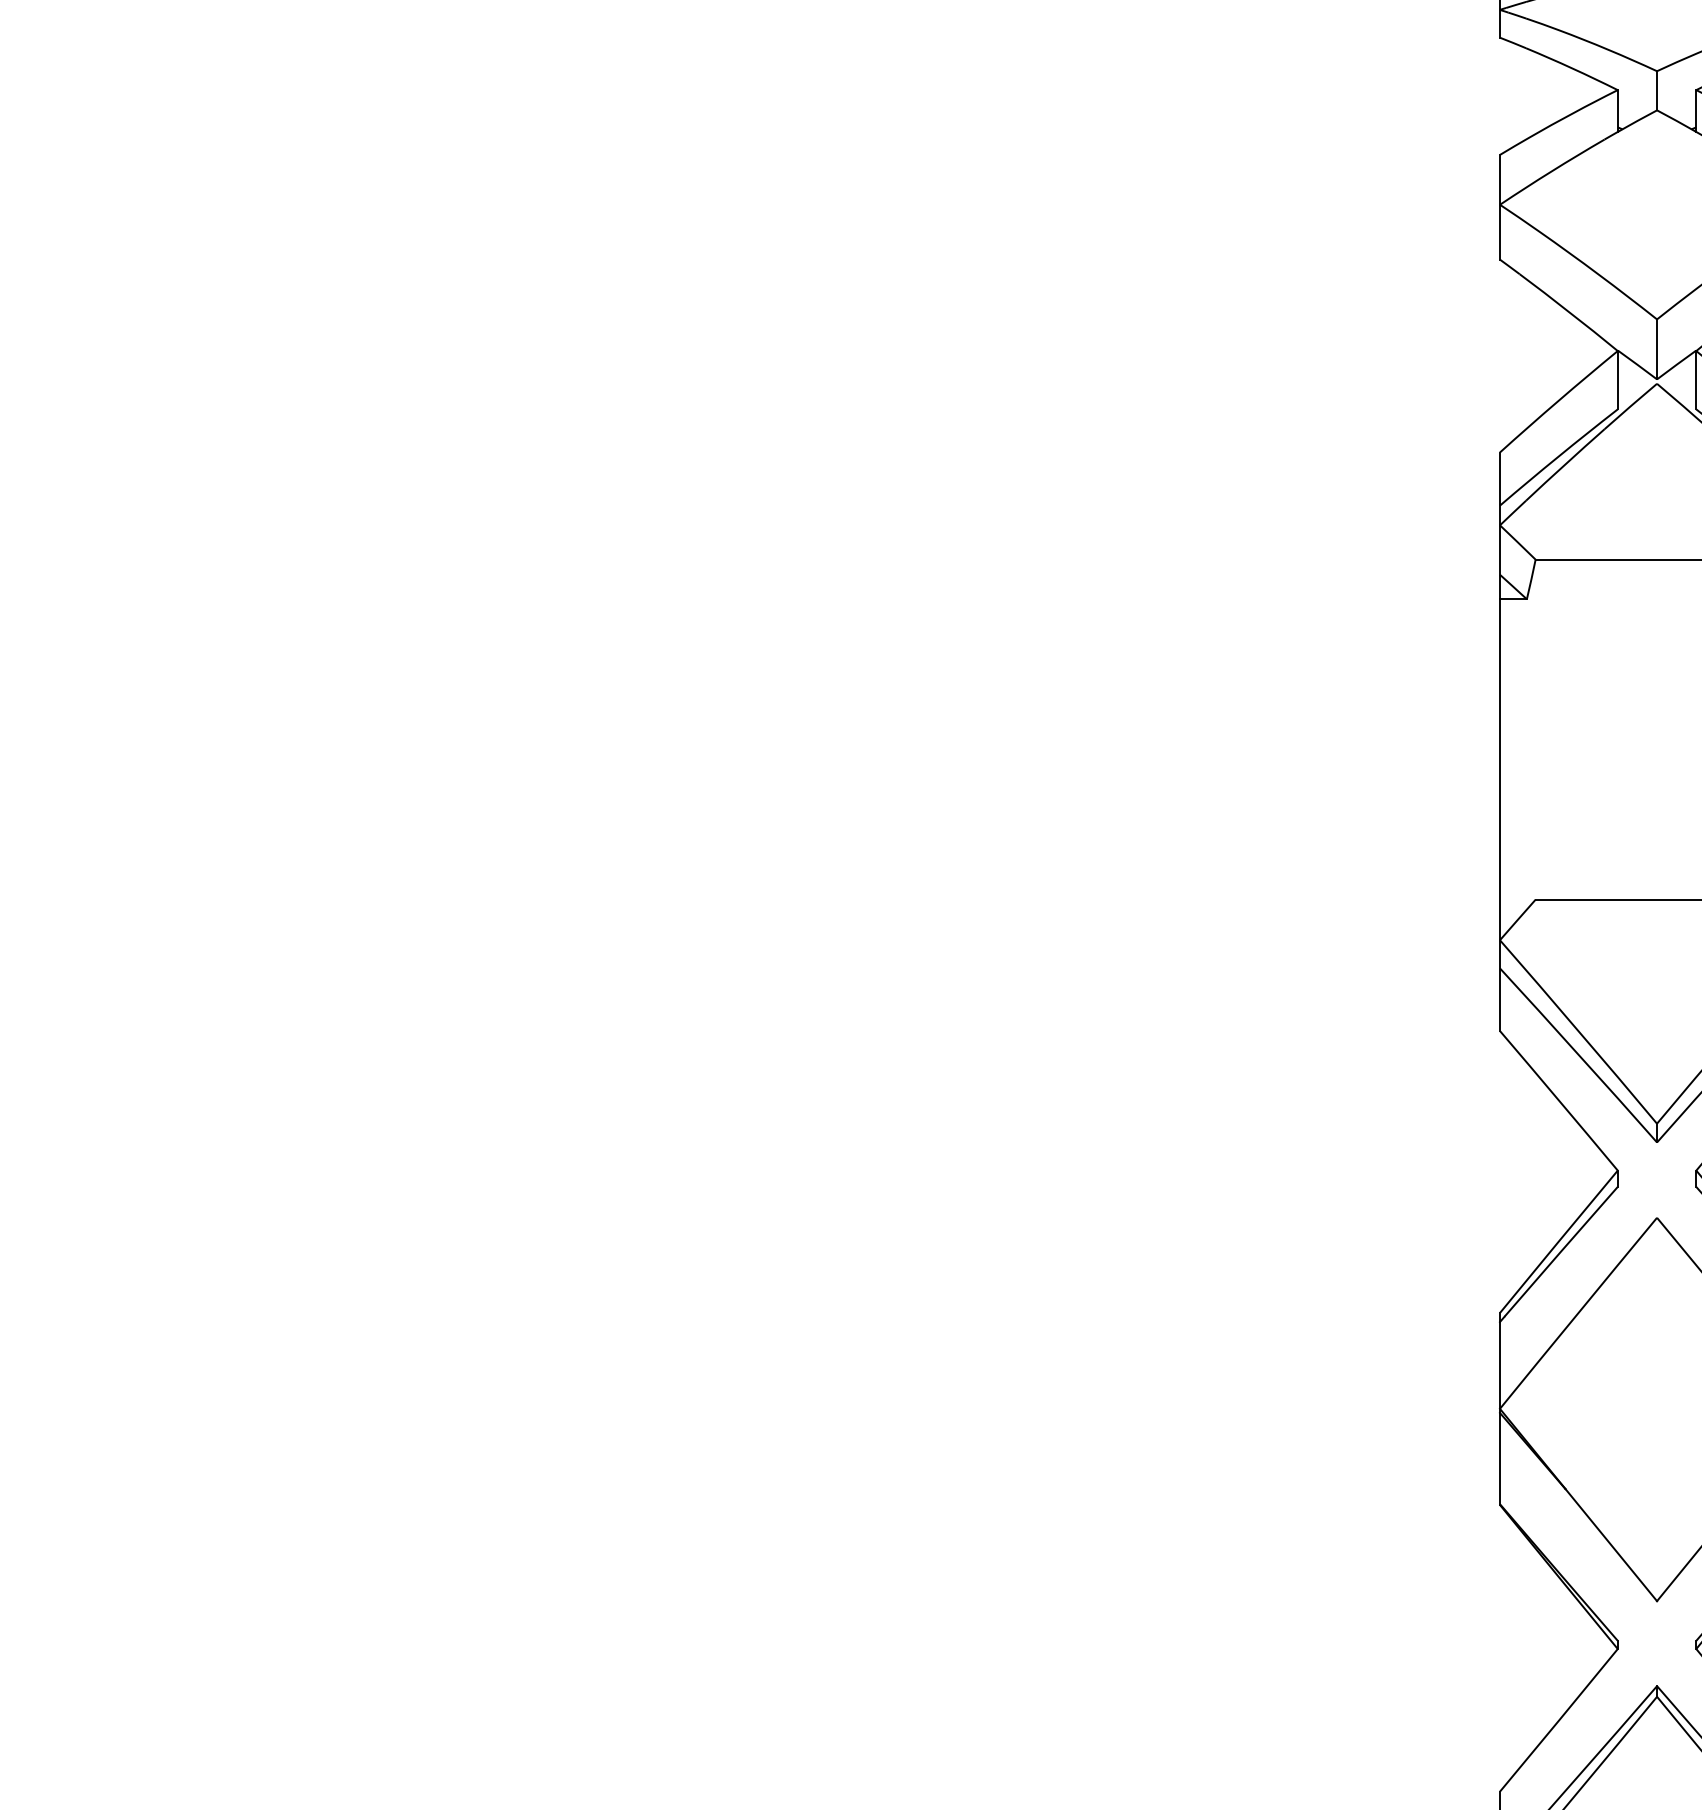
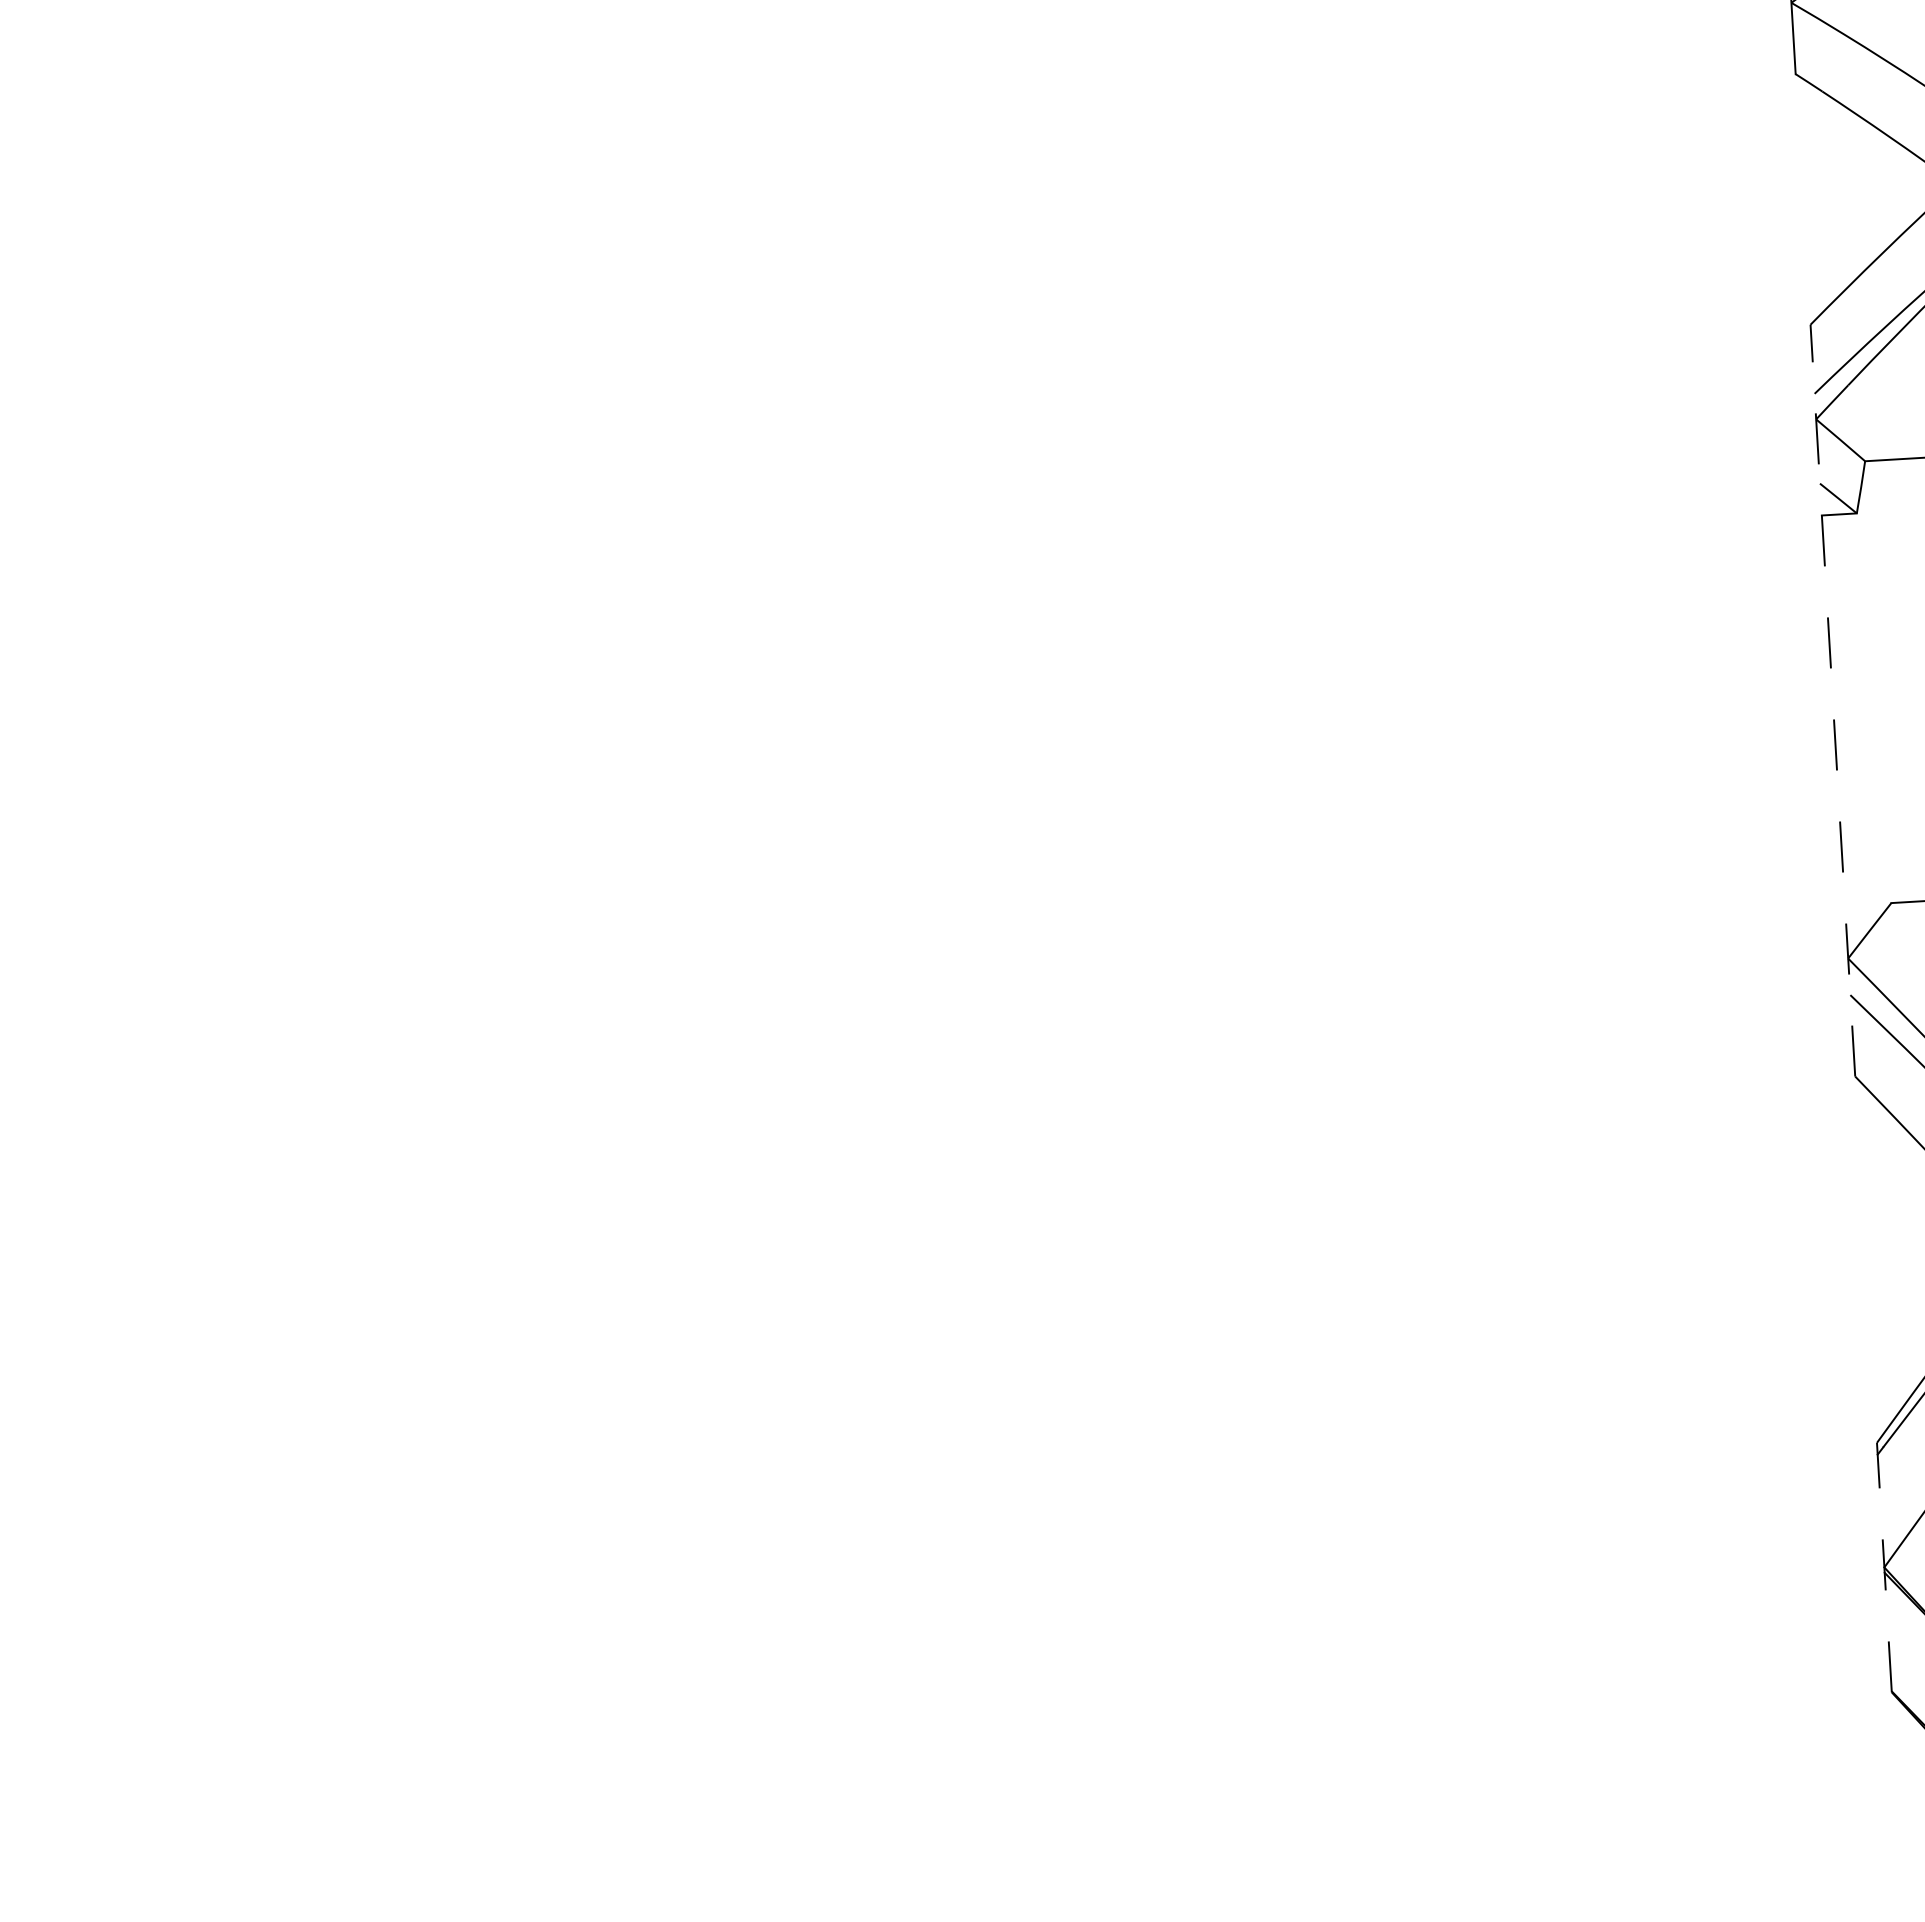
line: (1499, 741) -> (1832, 700), solid -> dashed
line: (1499, 1408) -> (1883, 1567), solid -> dashed

